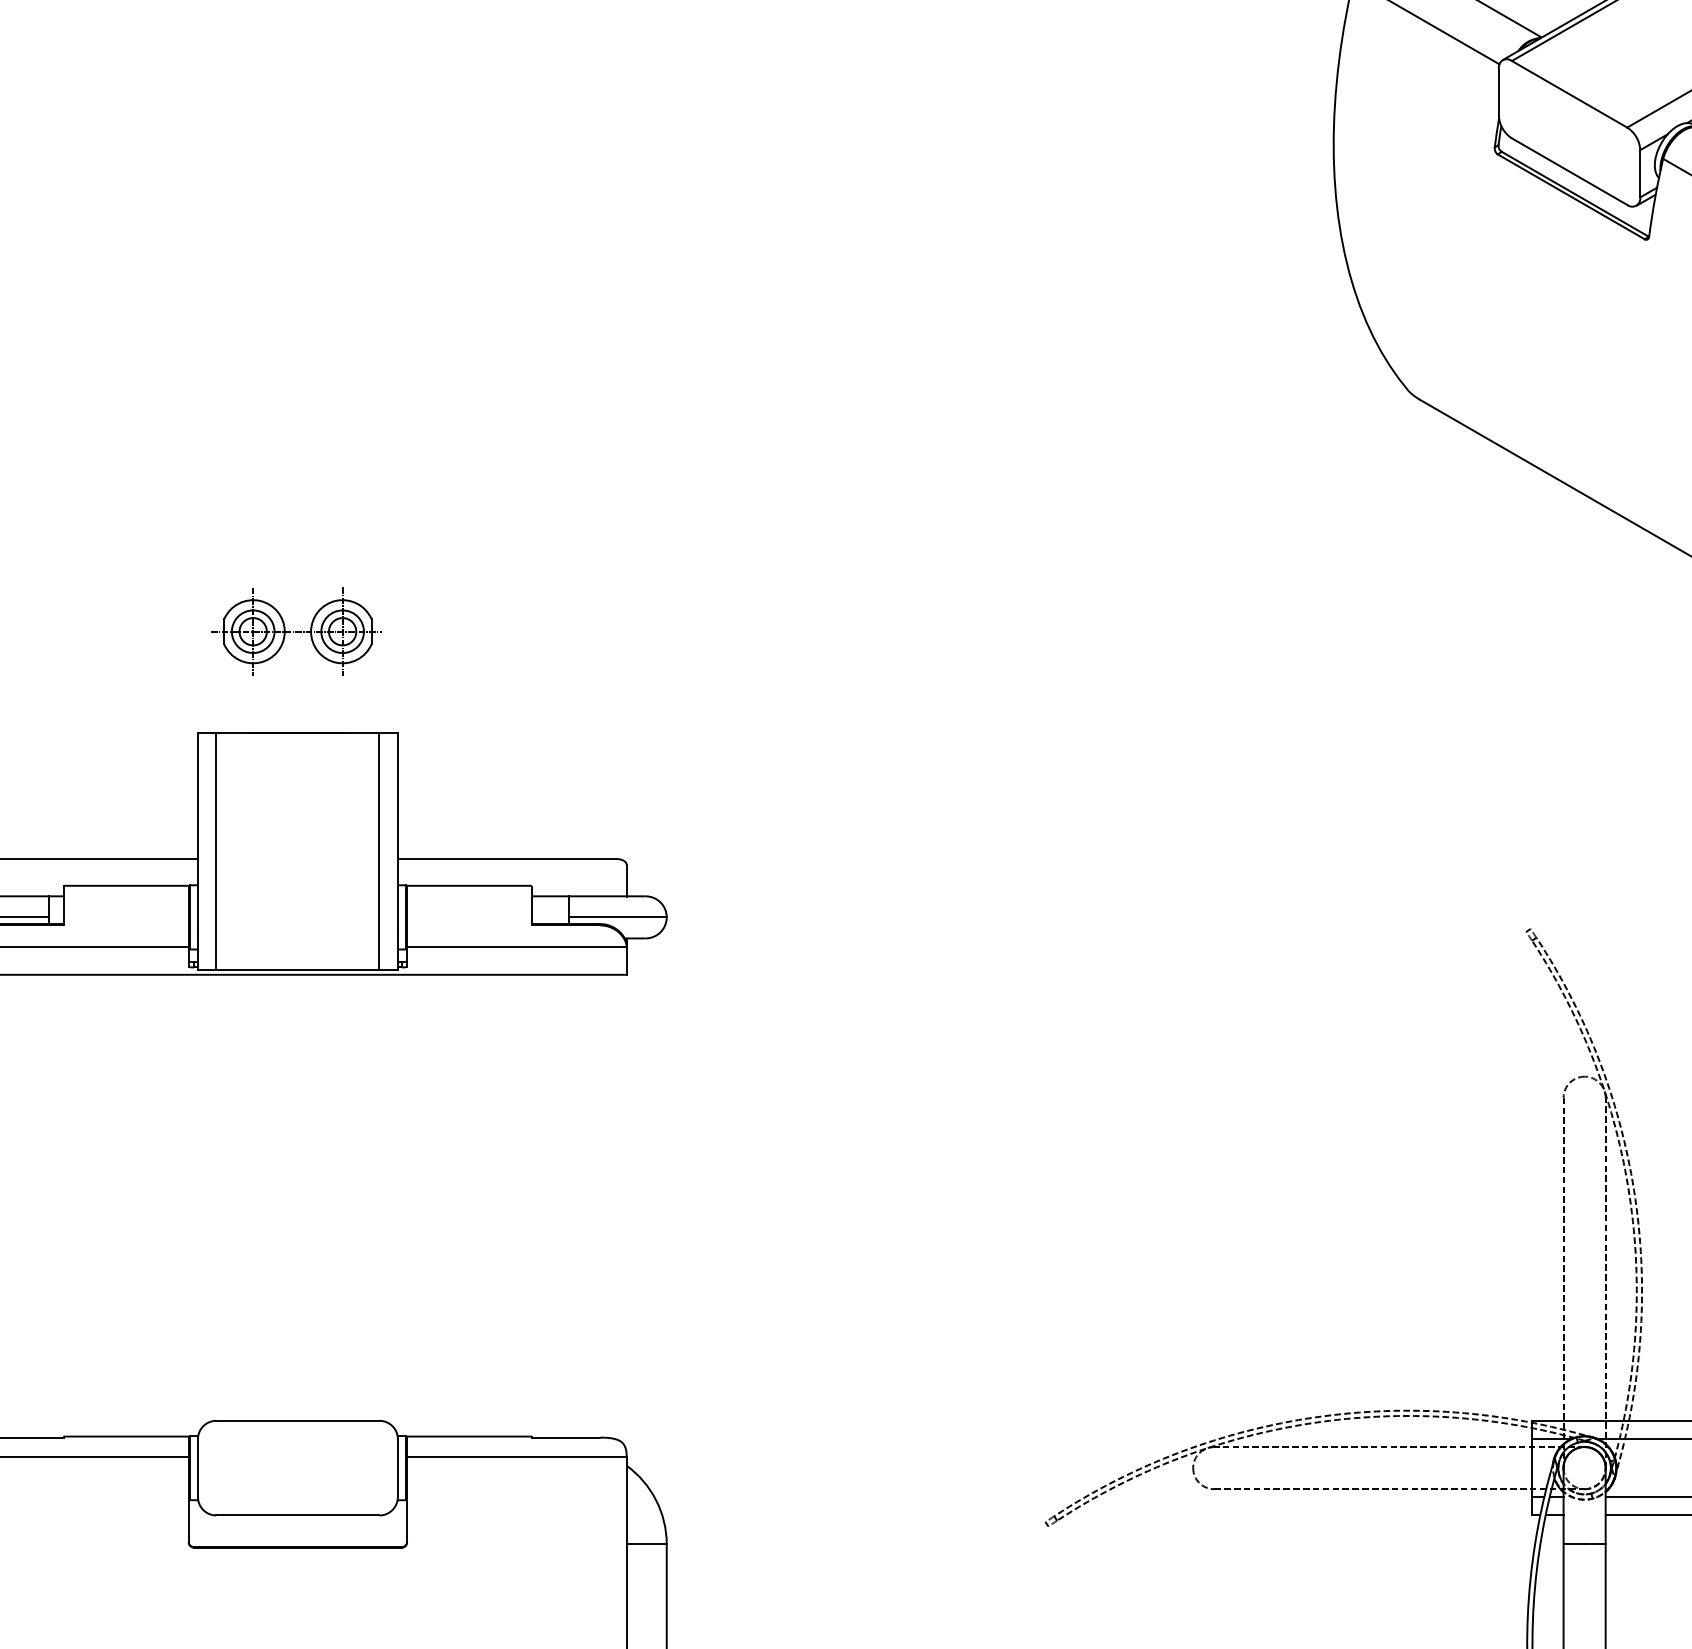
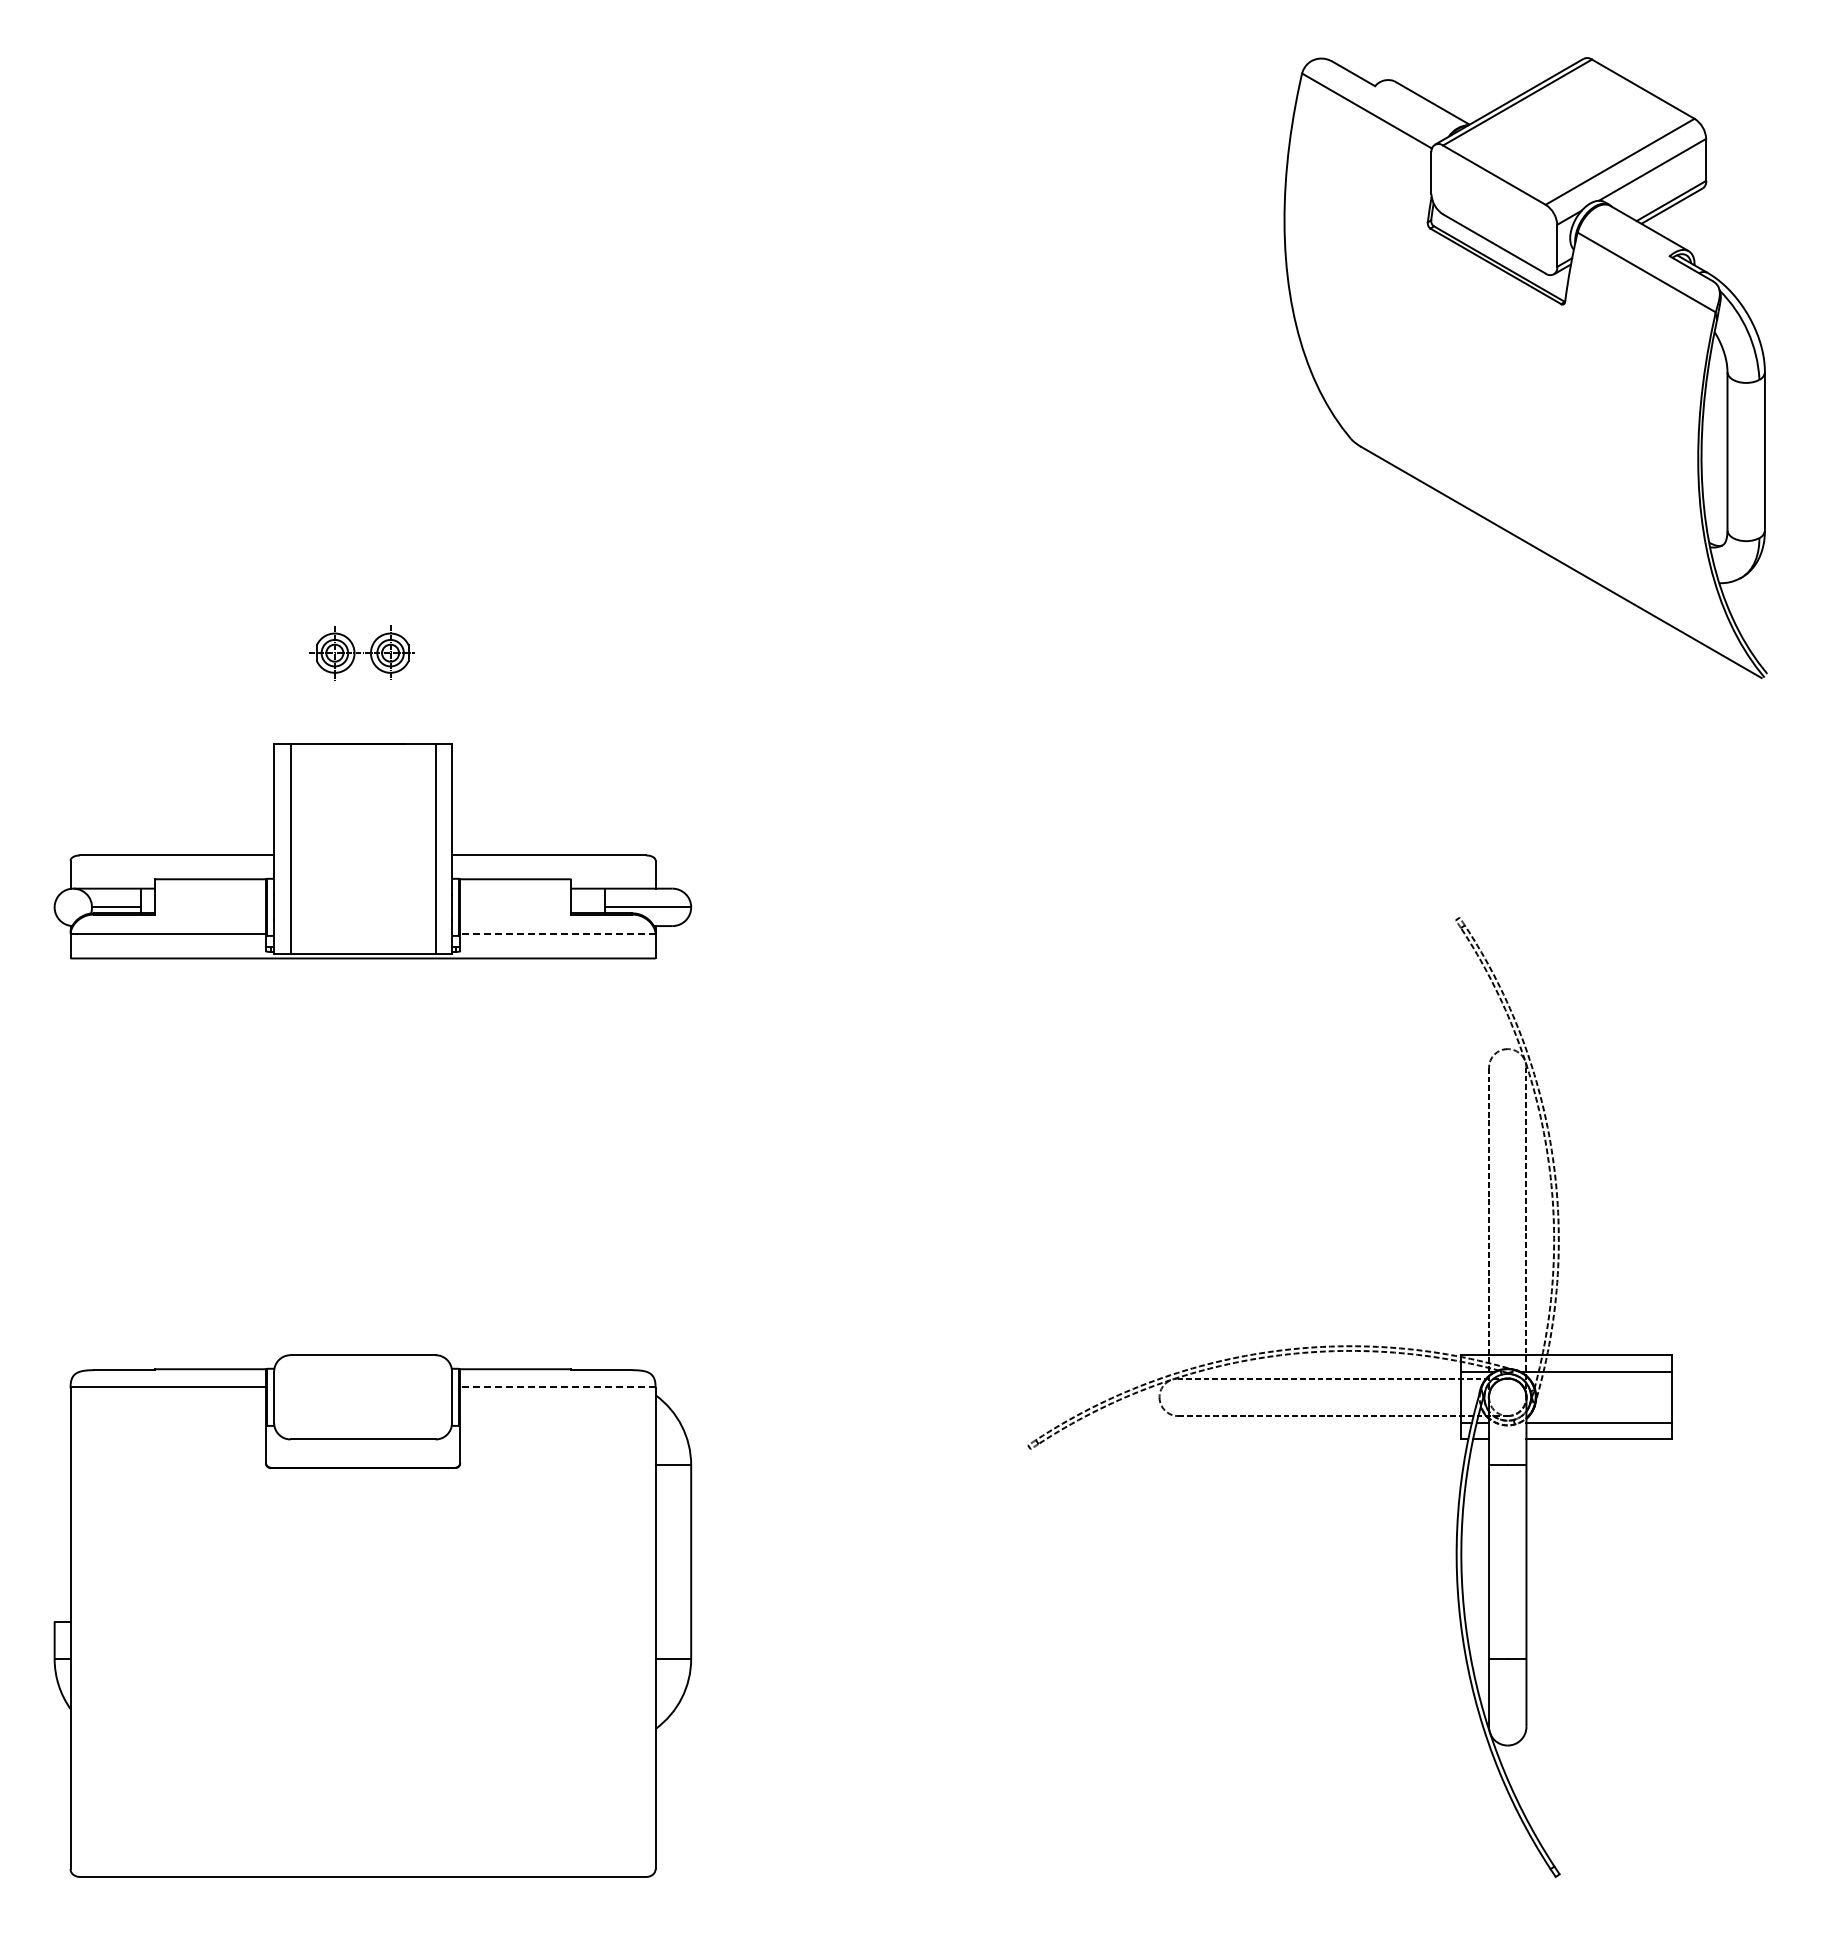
part: (296, 630) -> (361, 652), size x0.7
line: (516, 946) -> (557, 933), solid -> dashed
line: (516, 1457) -> (557, 1387), solid -> dashed

